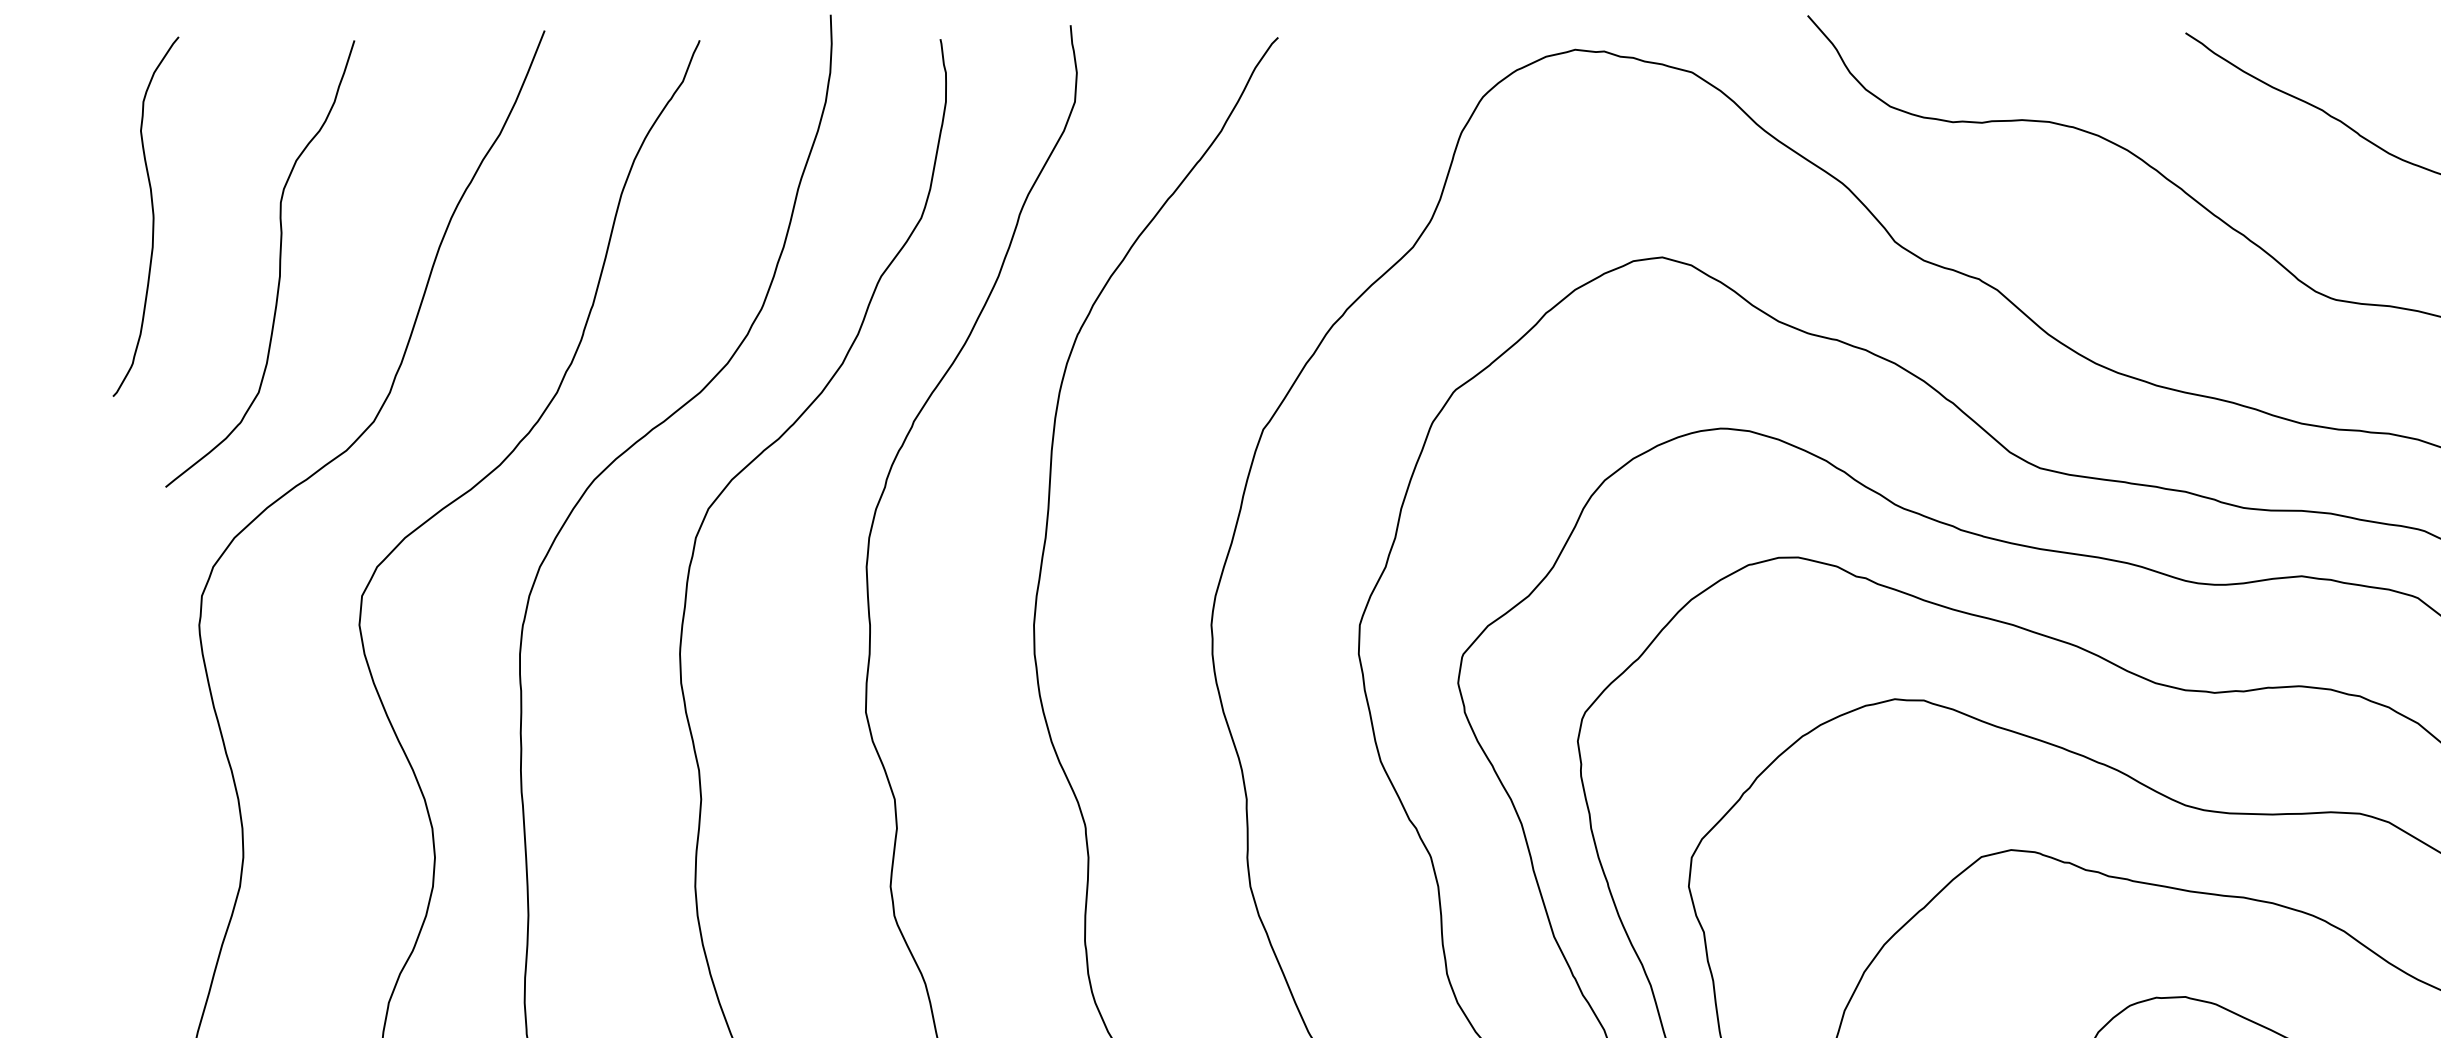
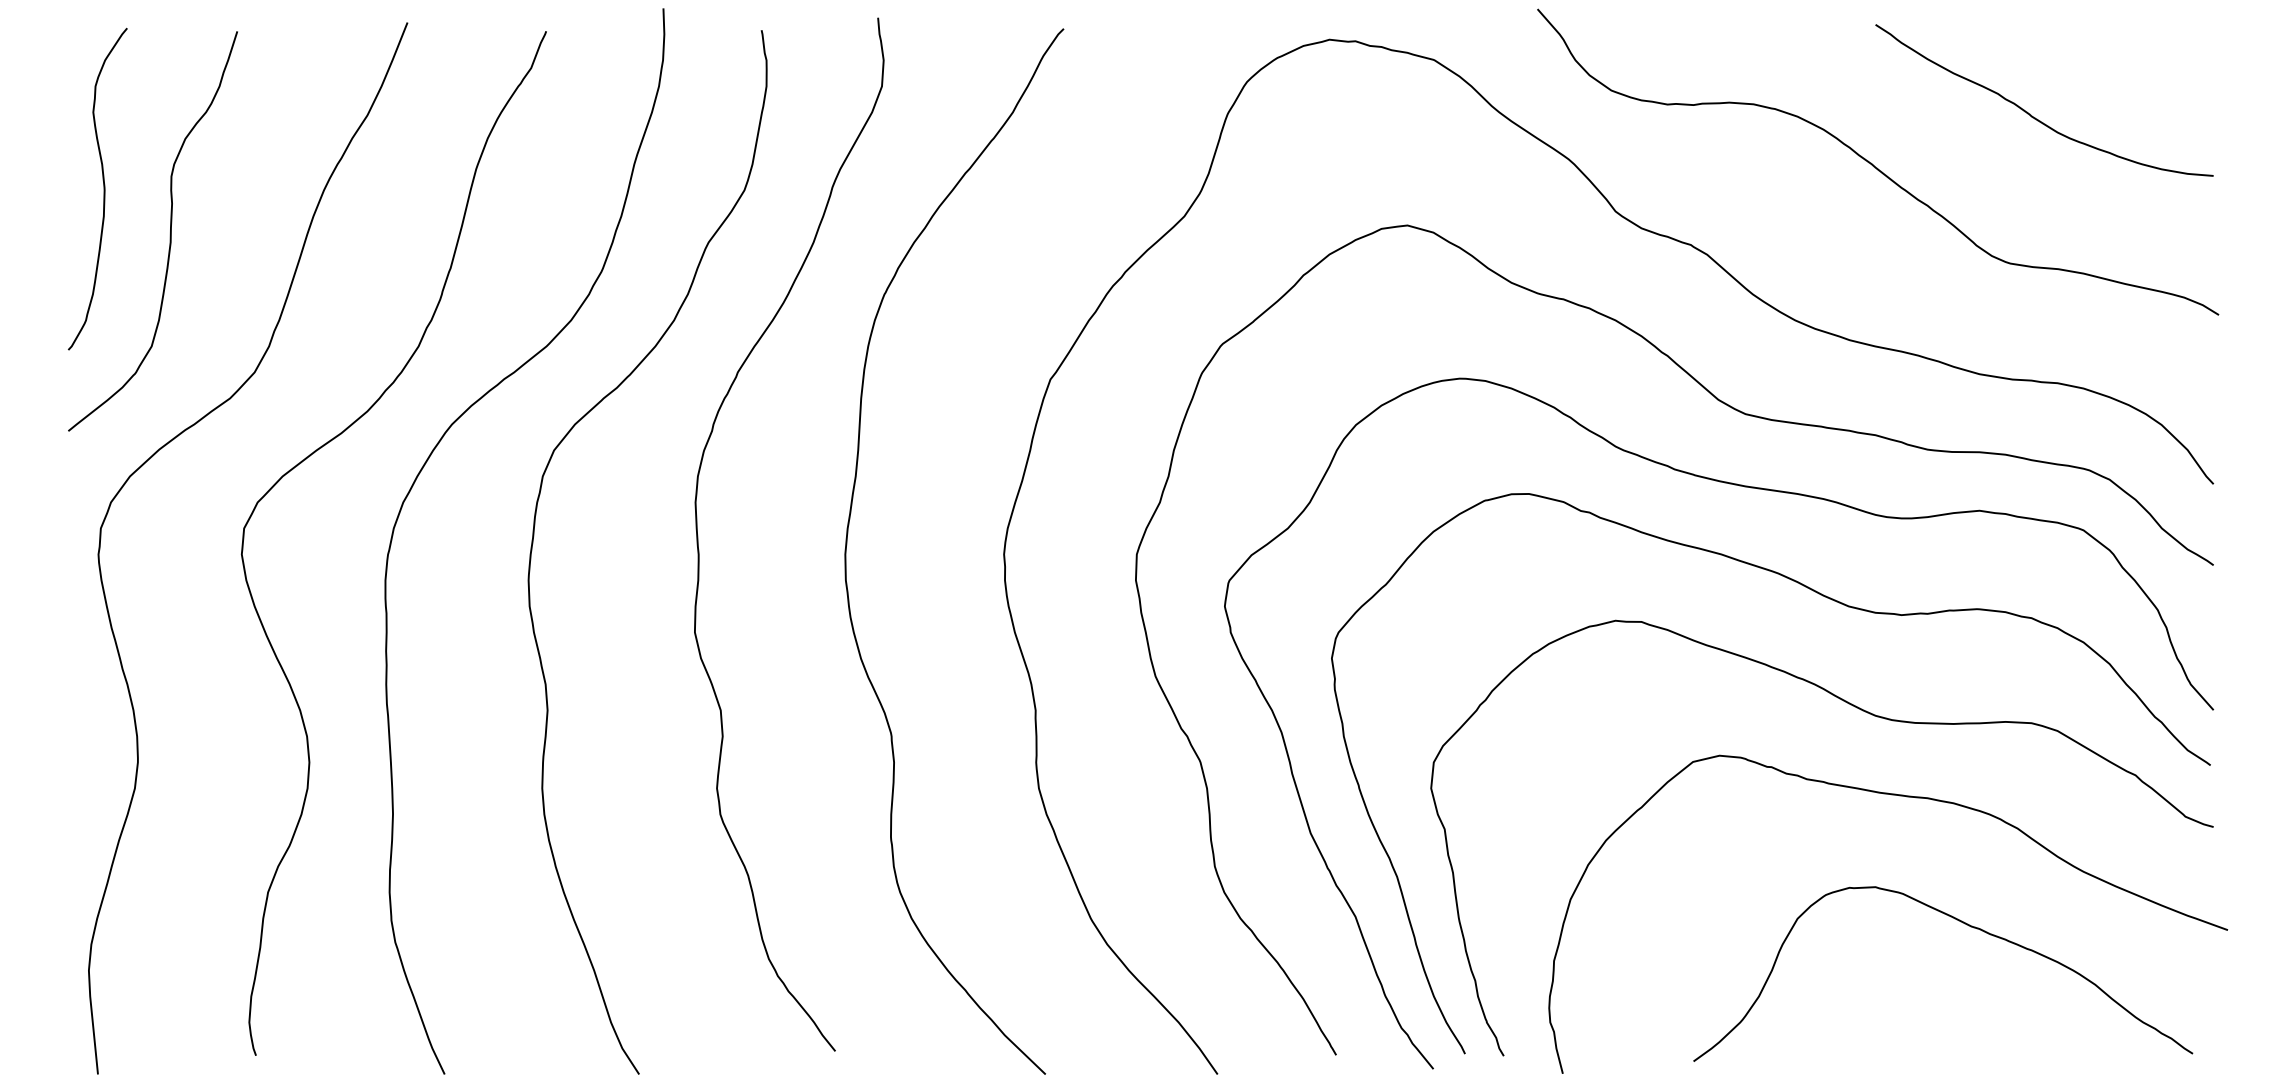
curve: (152, 216) -> (103, 188), moved

